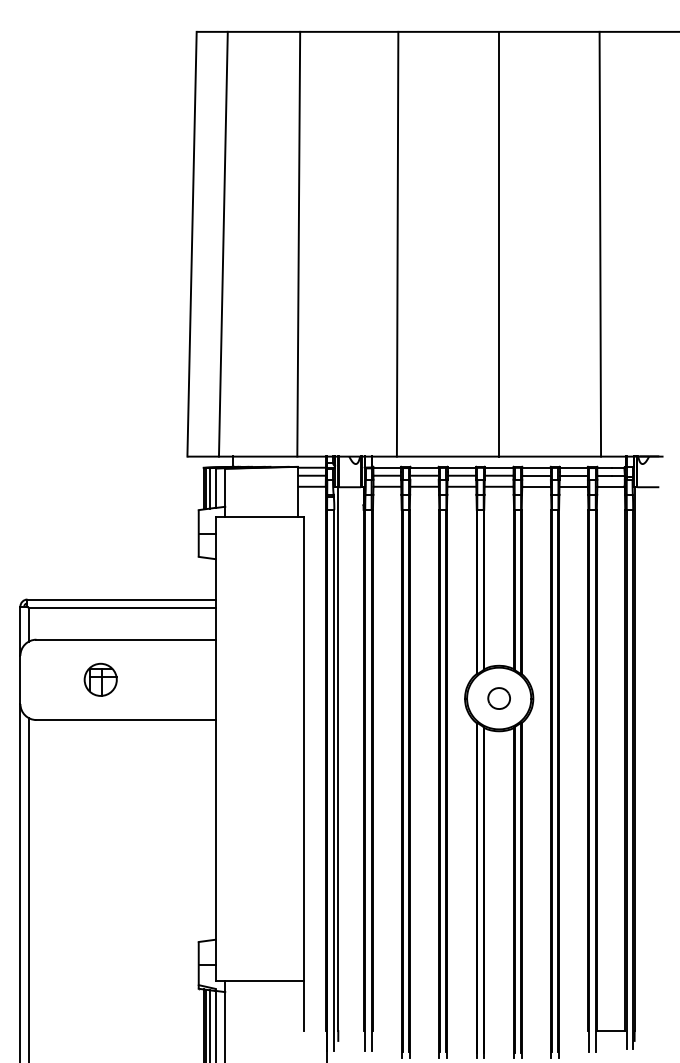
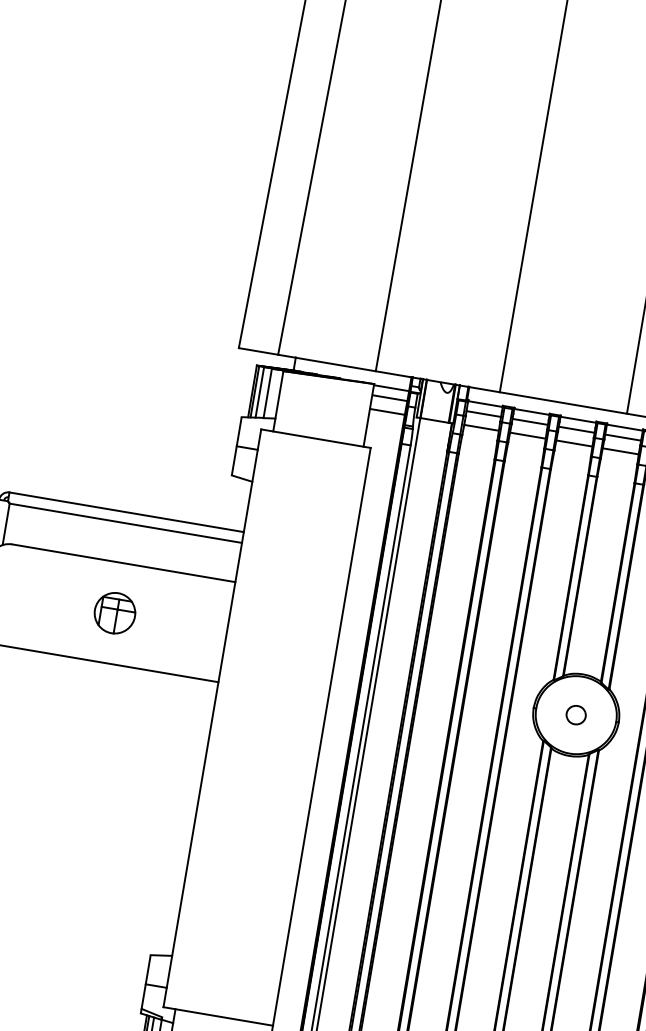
part: (100, 679) -> (114, 612), moved
part: (498, 698) -> (575, 714), size x0.7

